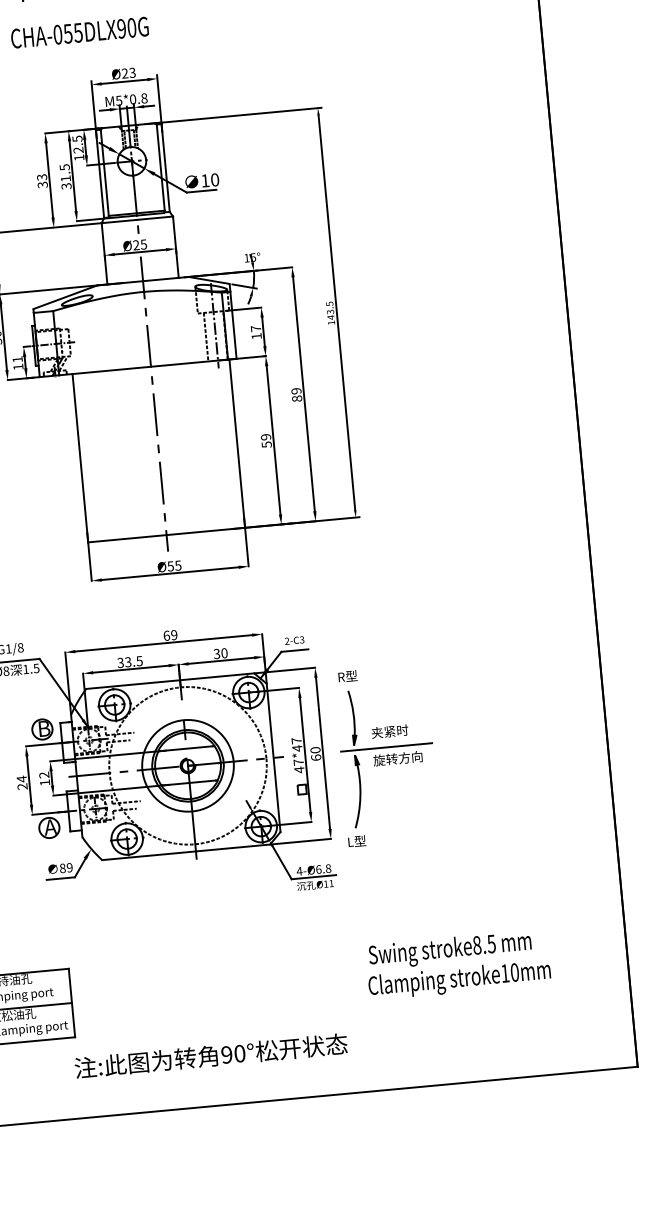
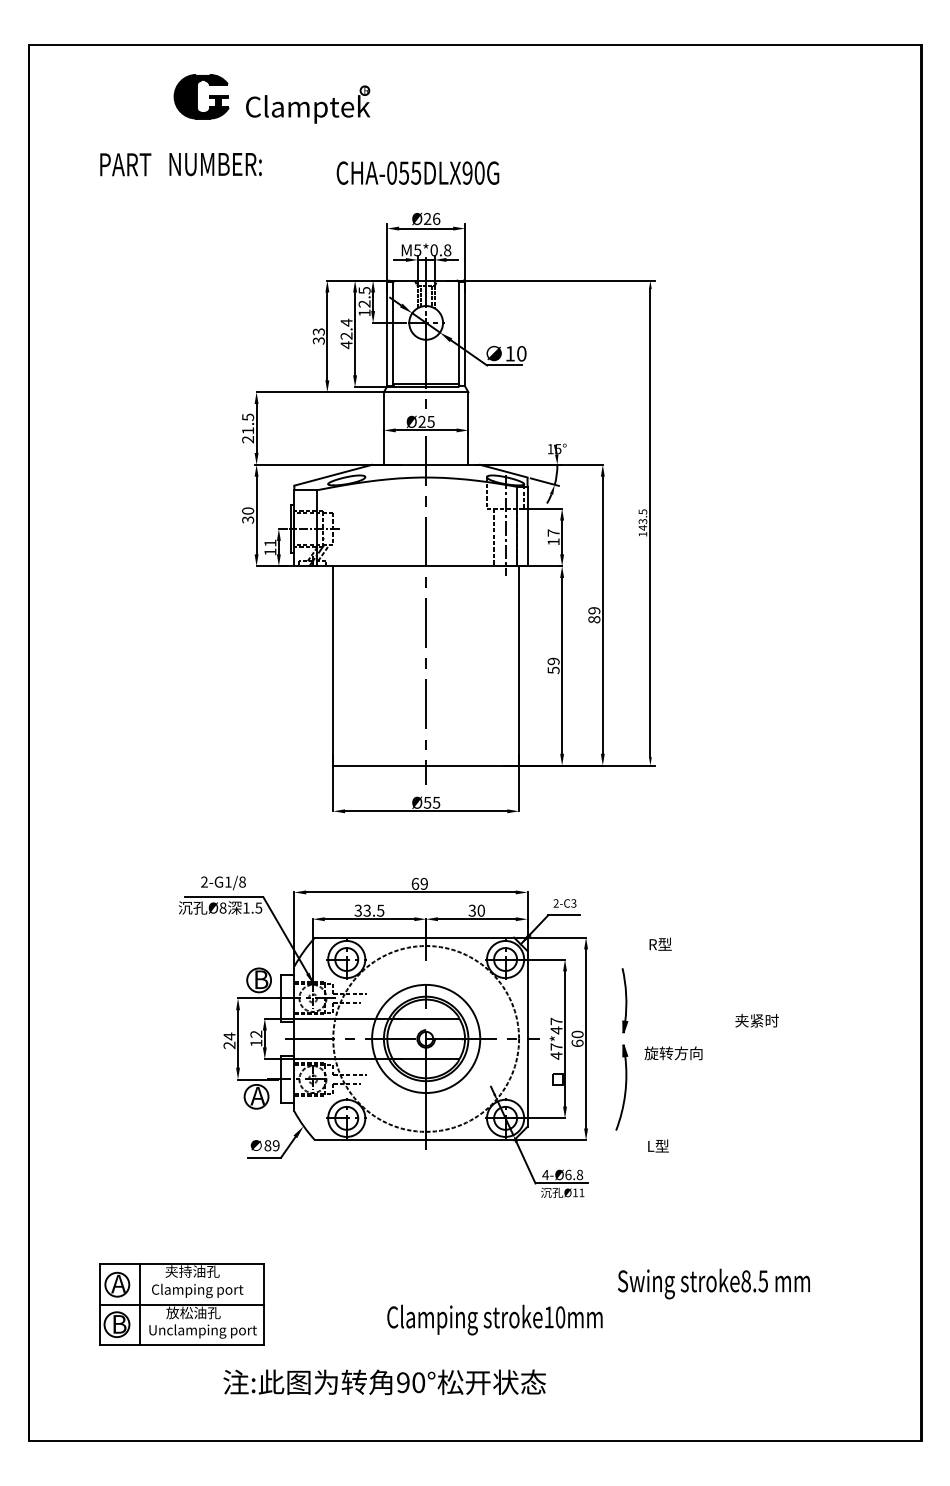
text: (79, 32) -> (417, 172), moved
text: (132, 72) -> (436, 218), Ø23 -> Ø26
text: (65, 176) -> (346, 333), 31.5 -> 42.4
text: (347, 675) -> (660, 943), moved
text: (389, 731) -> (756, 1020), moved
line: (386, 747) -> (661, 1038), removed
text: (357, 840) -> (658, 1145), moved
text: (459, 979) -> (494, 1319), moved
text: (210, 1056) -> (384, 1382), moved

